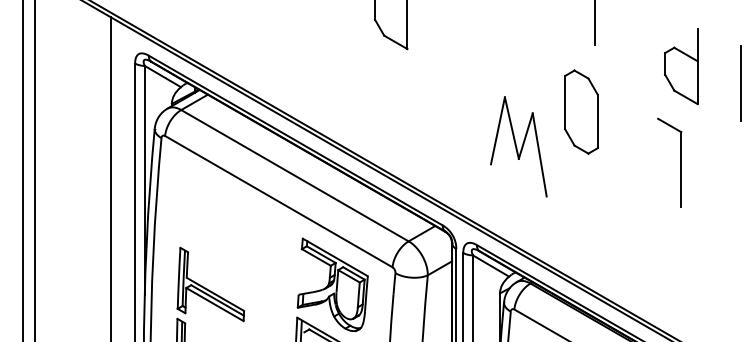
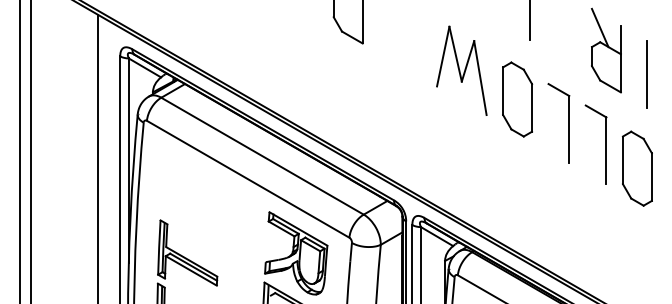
line: (674, 31) -> (600, 27), added
line: (740, 83) -> (646, 74), moved
part: (639, 138) -> (569, 123), added
part: (518, 146) -> (461, 70), moved
part: (715, 189) -> (636, 168), added

